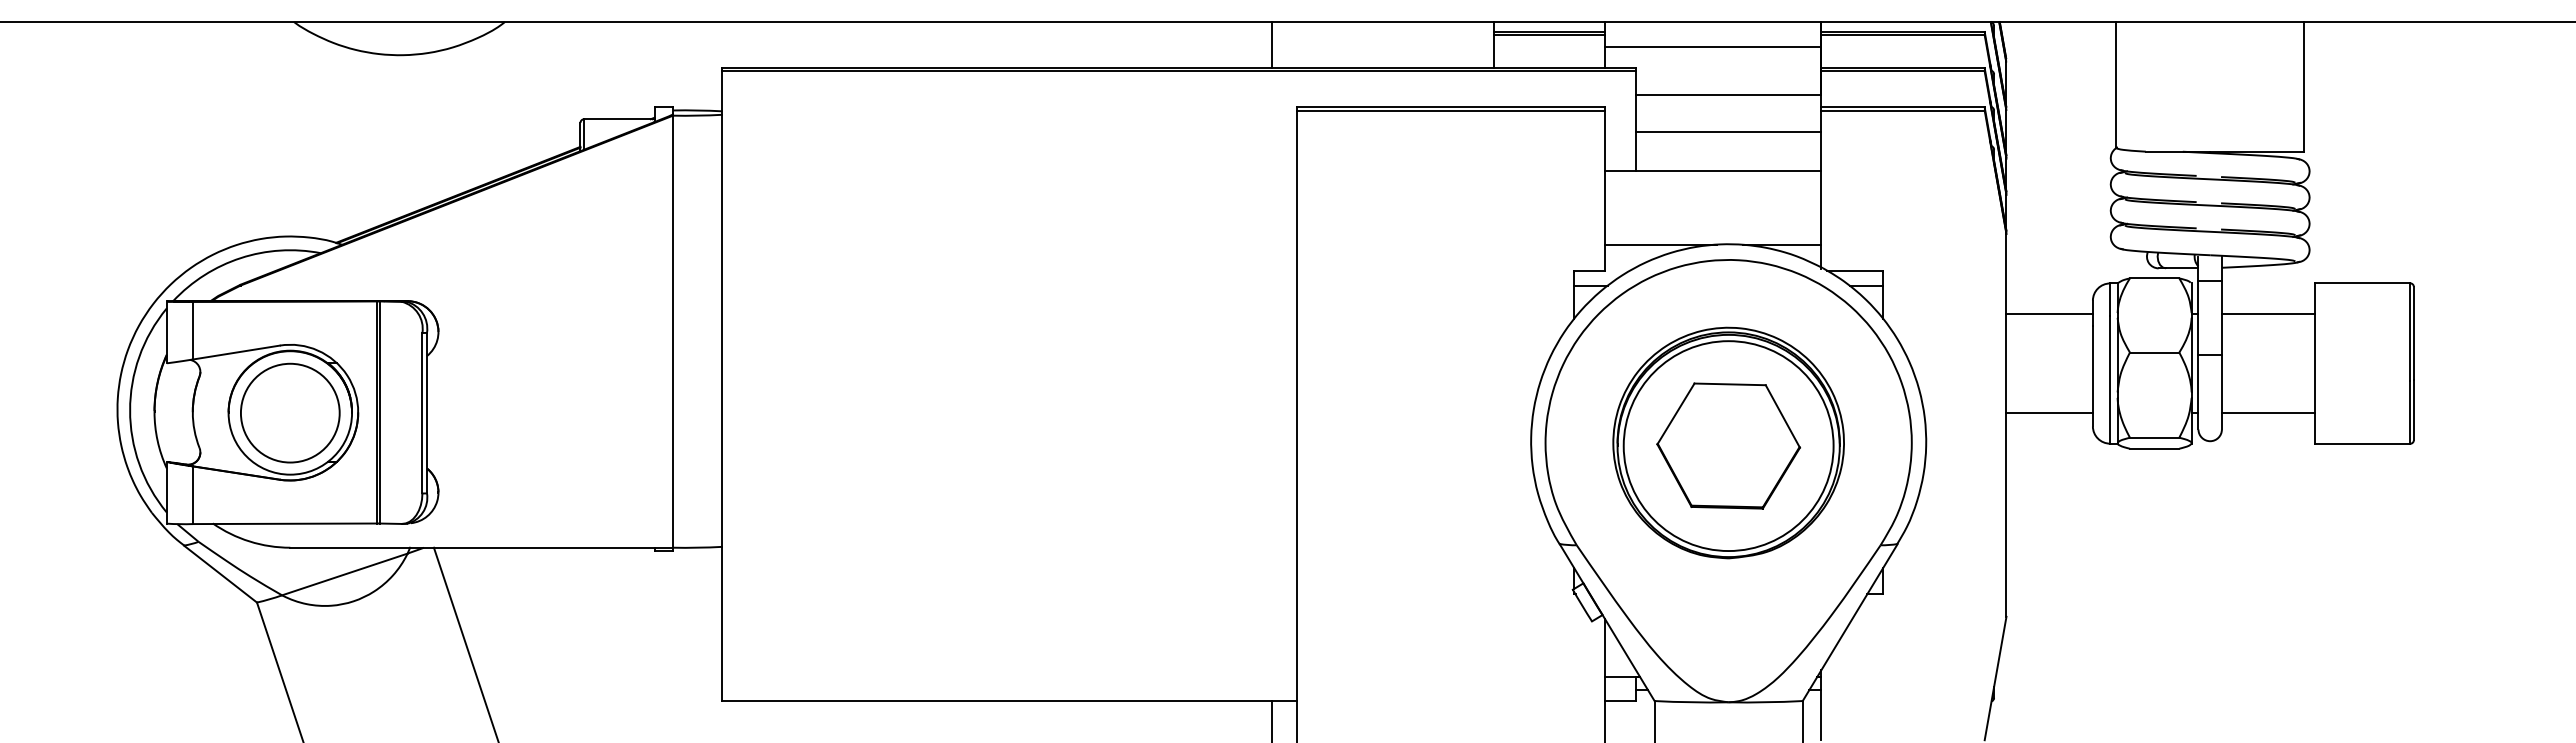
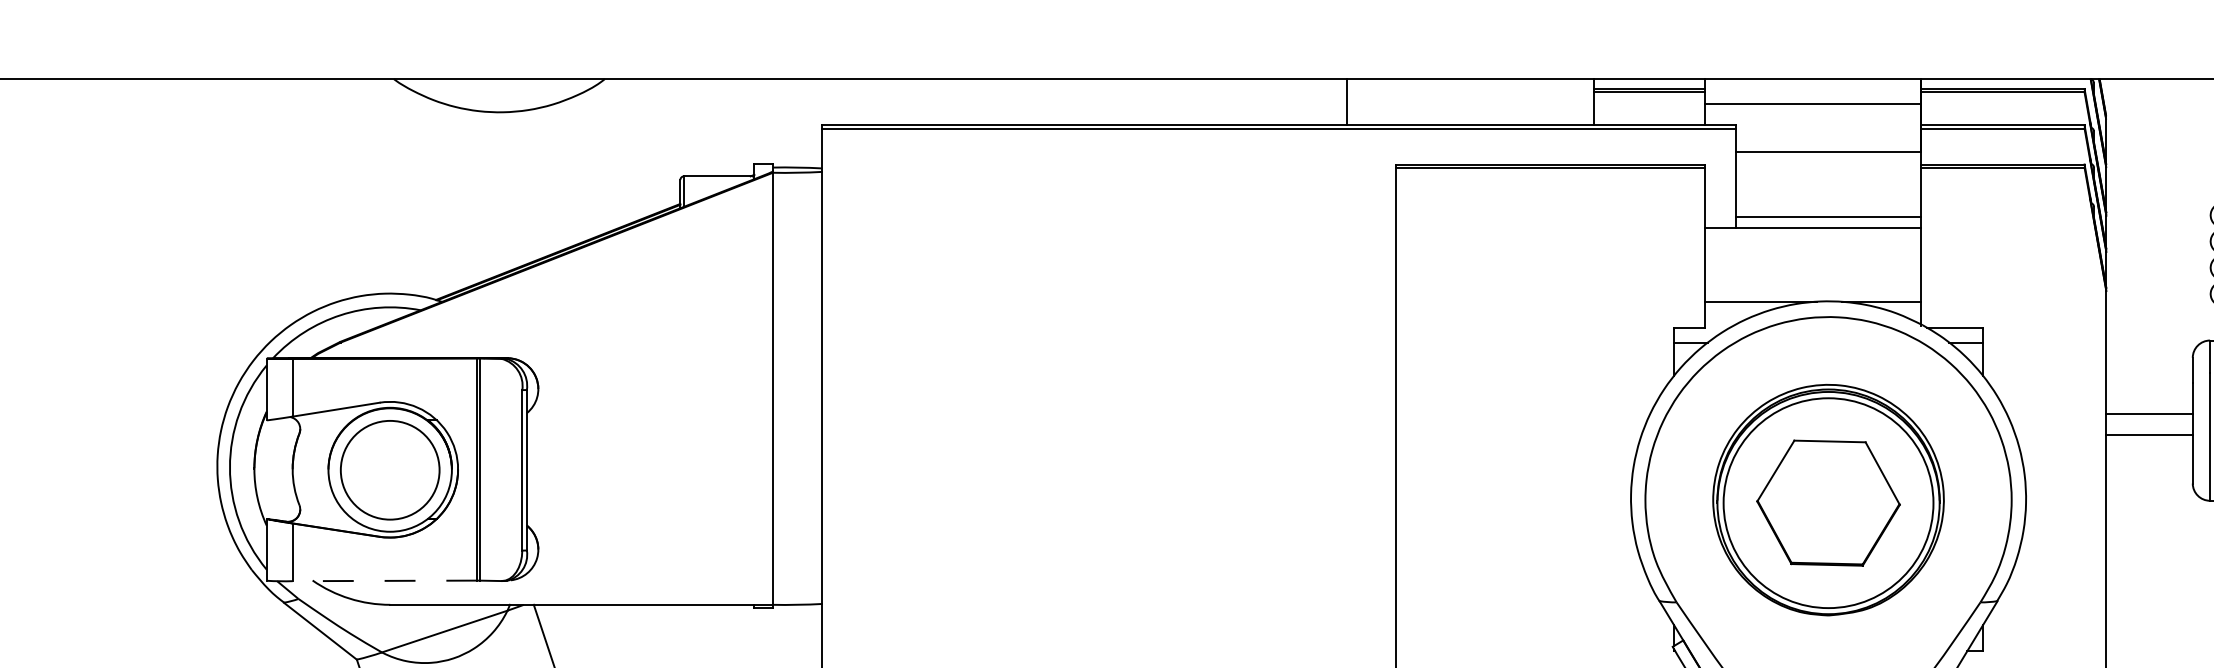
line: (1271, 45) -> (1346, 102), moved
line: (1728, 131) -> (1828, 216), moved
line: (2049, 314) -> (2149, 414), moved
line: (2049, 412) -> (2149, 434), moved
line: (284, 523) -> (384, 580), solid -> dashed

